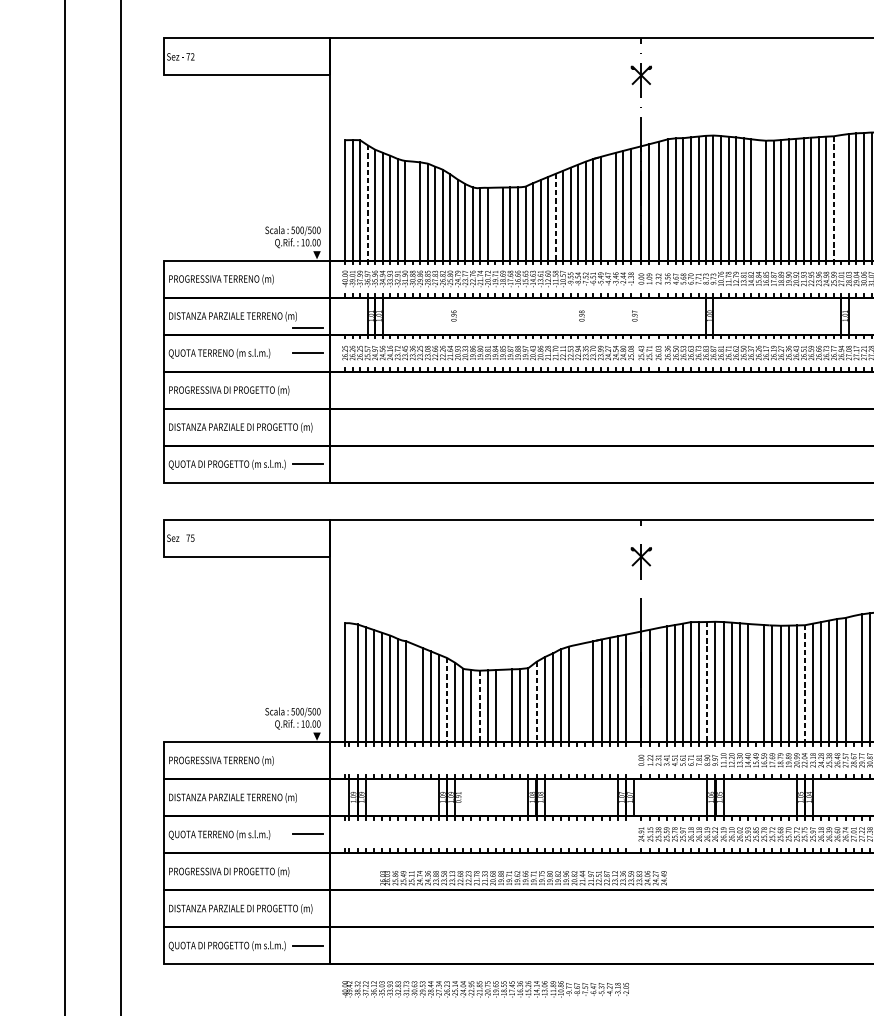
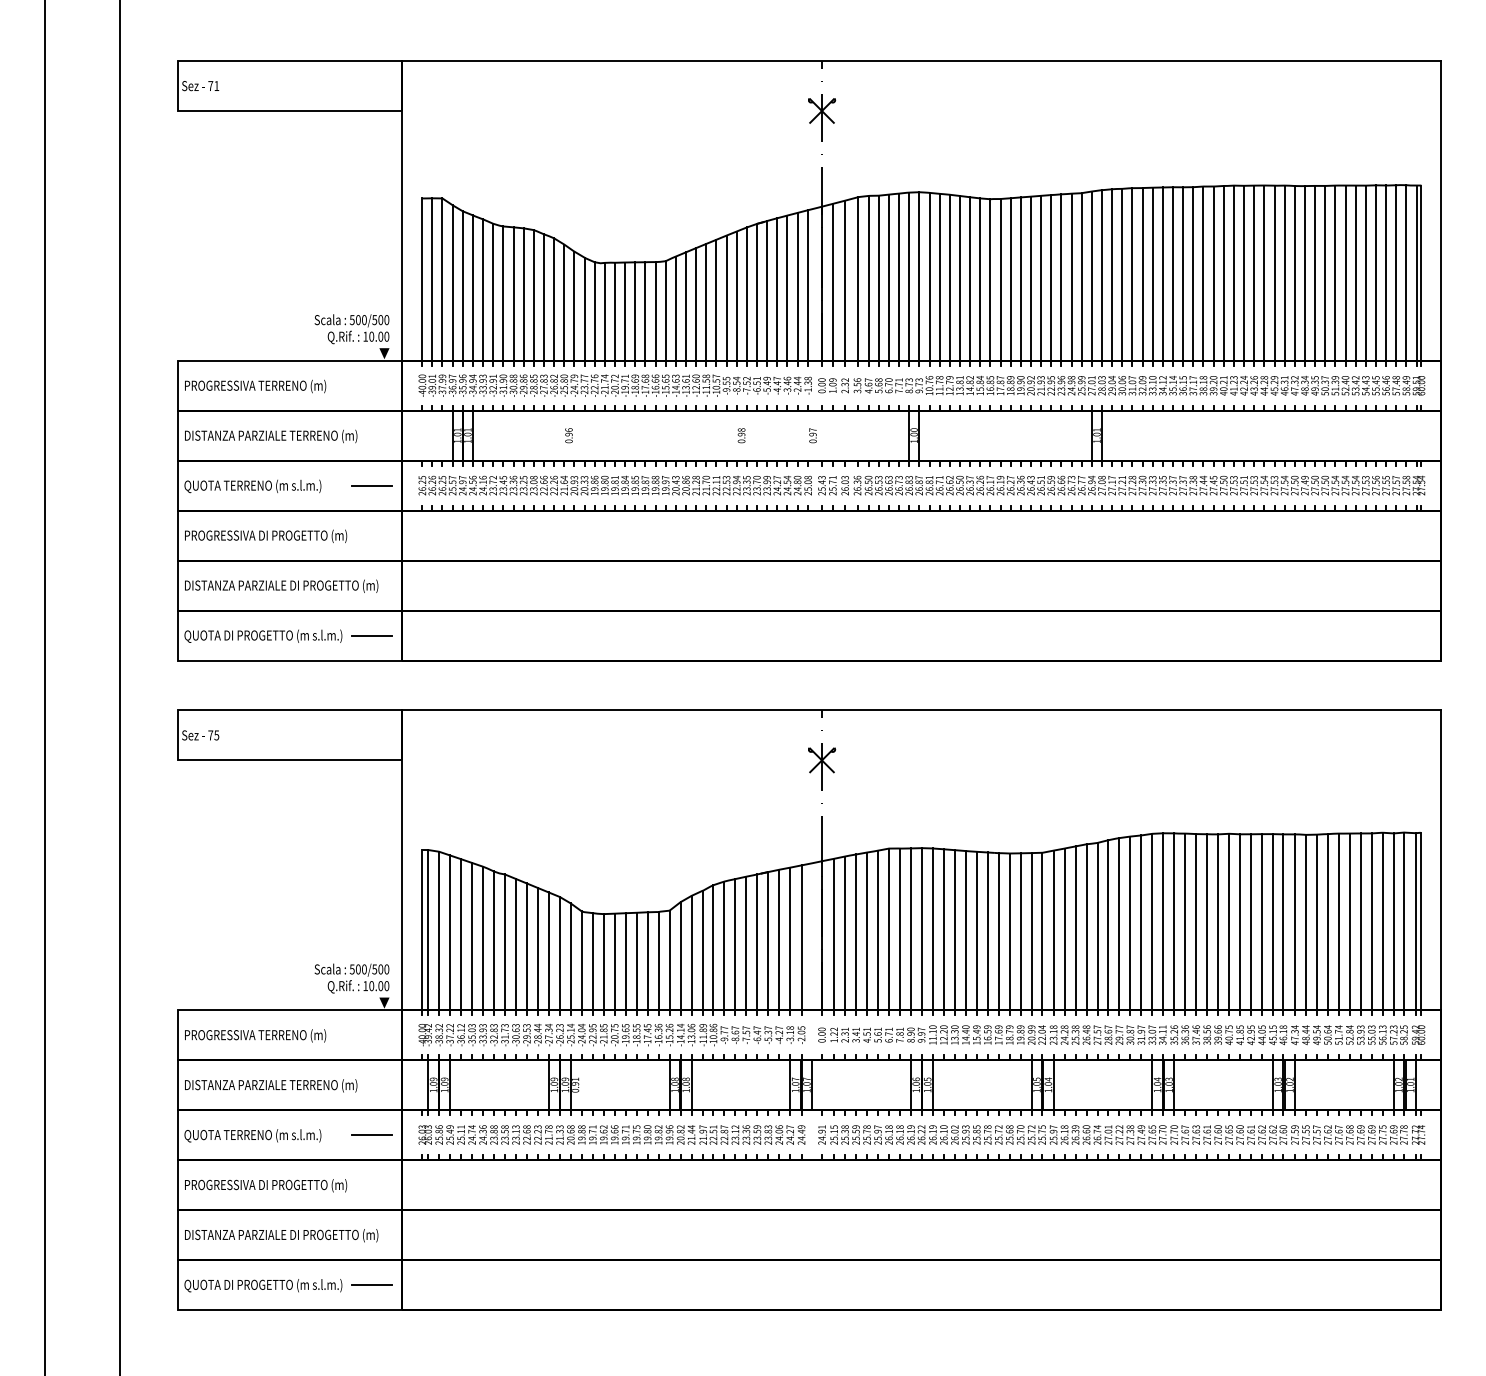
text: (192, 56) -> (216, 85), 72 -> 71
line: (841, 197) -> (1091, 275), added
line: (833, 198) -> (1081, 277), dashed -> solid
line: (758, 200) -> (980, 279), added
line: (367, 203) -> (452, 283), dashed -> solid
line: (608, 207) -> (777, 289), added
line: (412, 210) -> (513, 293), added
line: (555, 217) -> (706, 302), dashed -> solid
line: (495, 223) -> (625, 311), added
line: (307, 327) -> (371, 451), removed
line: (853, 679) -> (1108, 925), added
line: (349, 682) -> (428, 930), added
line: (706, 682) -> (910, 929), dashed -> solid
line: (755, 682) -> (976, 930), added
line: (804, 683) -> (1042, 931), dashed -> solid
line: (658, 685) -> (845, 933), added
line: (585, 692) -> (746, 943), added
line: (414, 693) -> (515, 944), added
line: (577, 693) -> (735, 944), added
line: (446, 699) -> (559, 953), dashed -> solid
line: (536, 702) -> (680, 956), dashed -> solid
line: (503, 705) -> (636, 961), added
line: (479, 706) -> (603, 962), dashed -> solid
text: (523, 877) -> (611, 1134), moved
text: (485, 989) -> (611, 1034), moved

